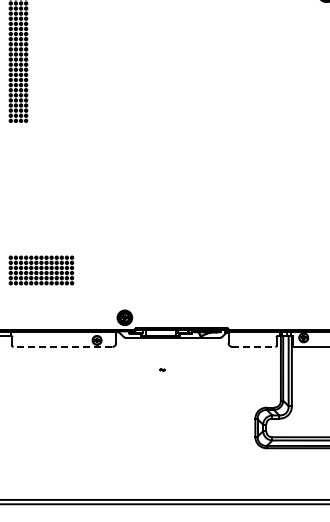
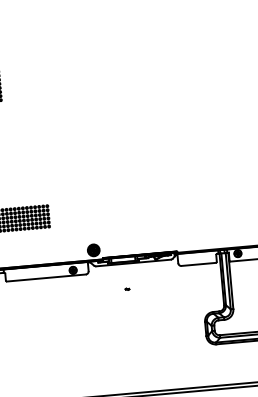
line: (62, 346) -> (45, 277), dashed -> solid
line: (253, 346) -> (198, 264), dashed -> solid

